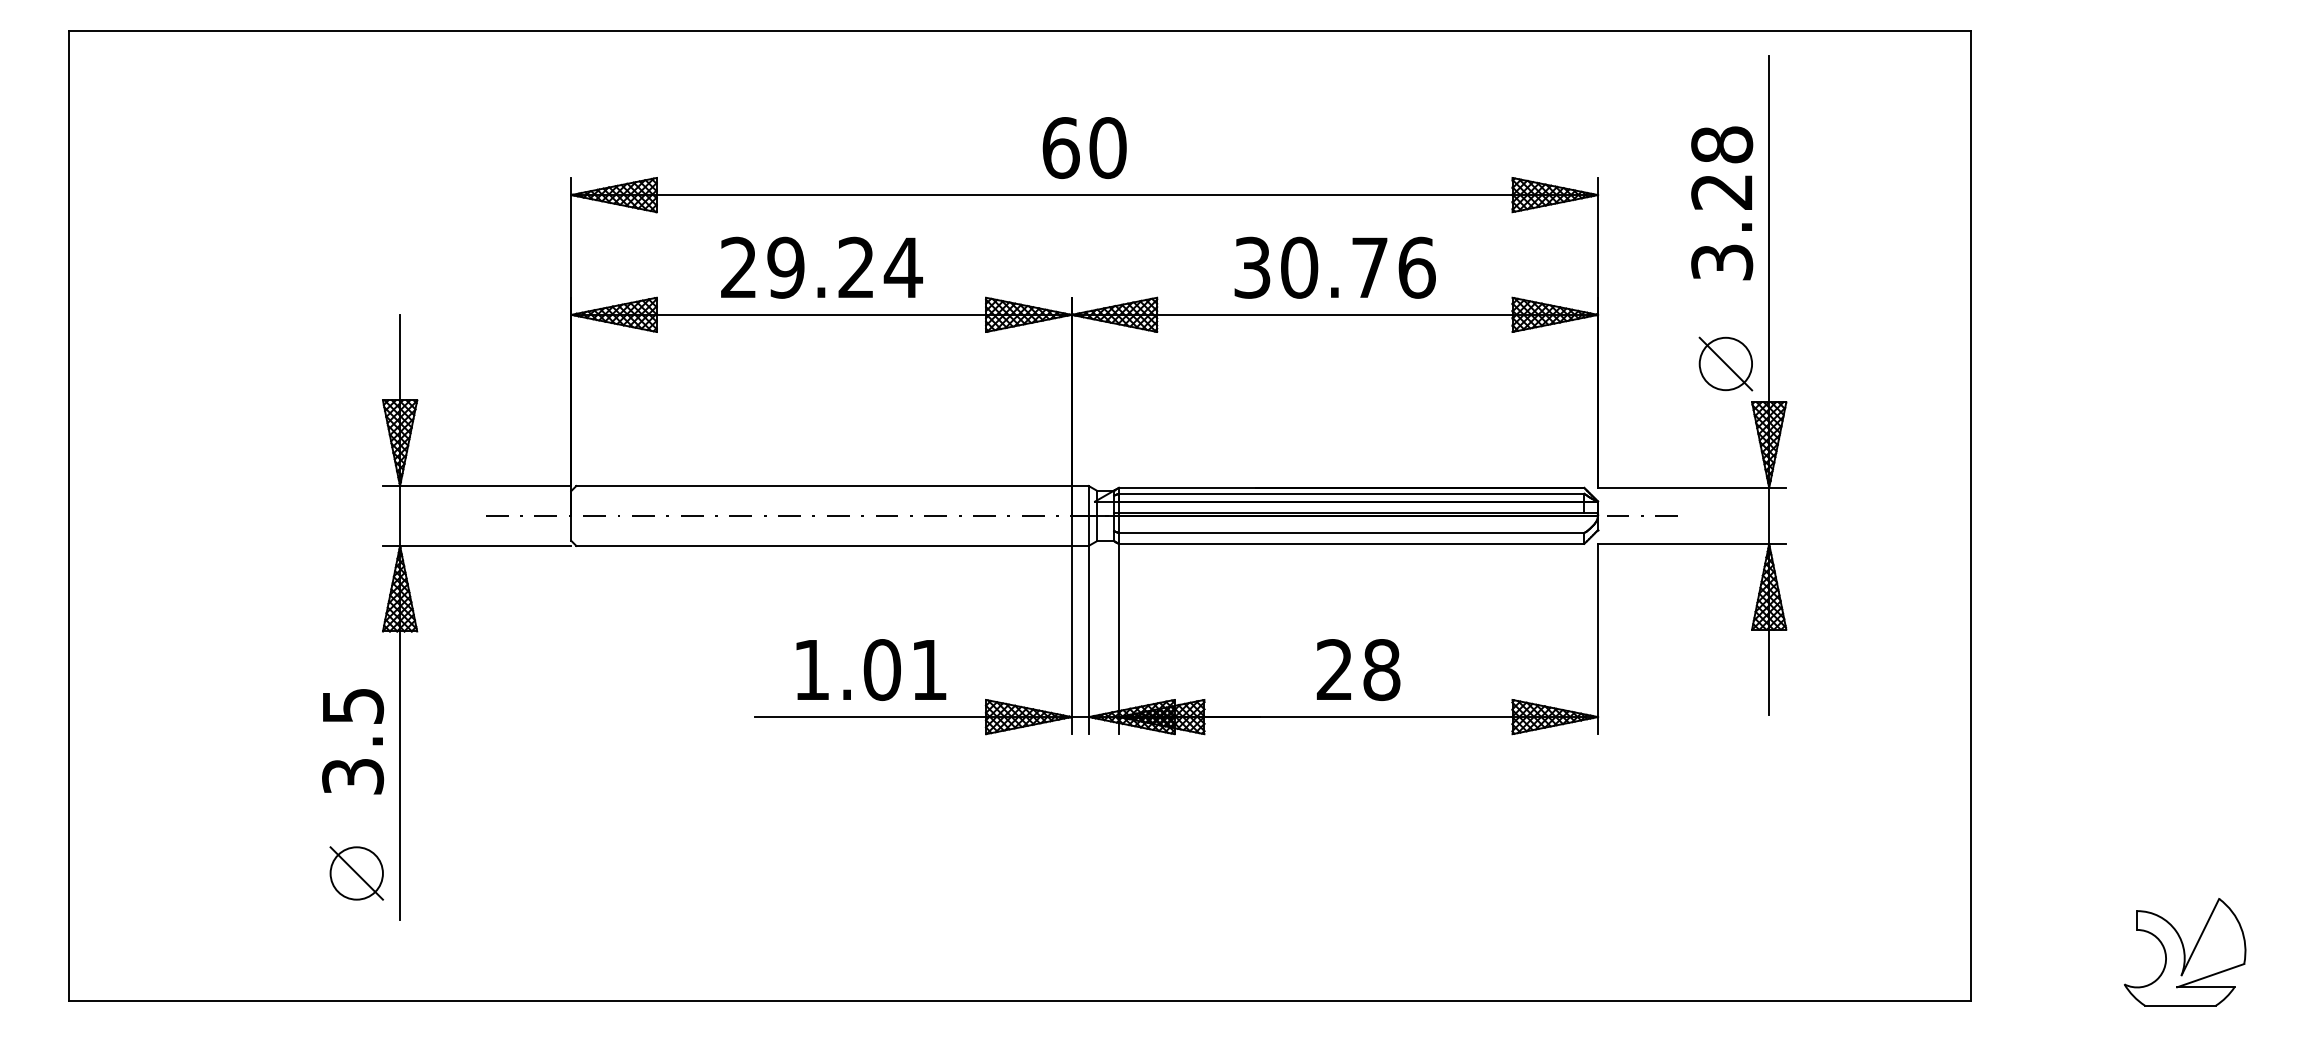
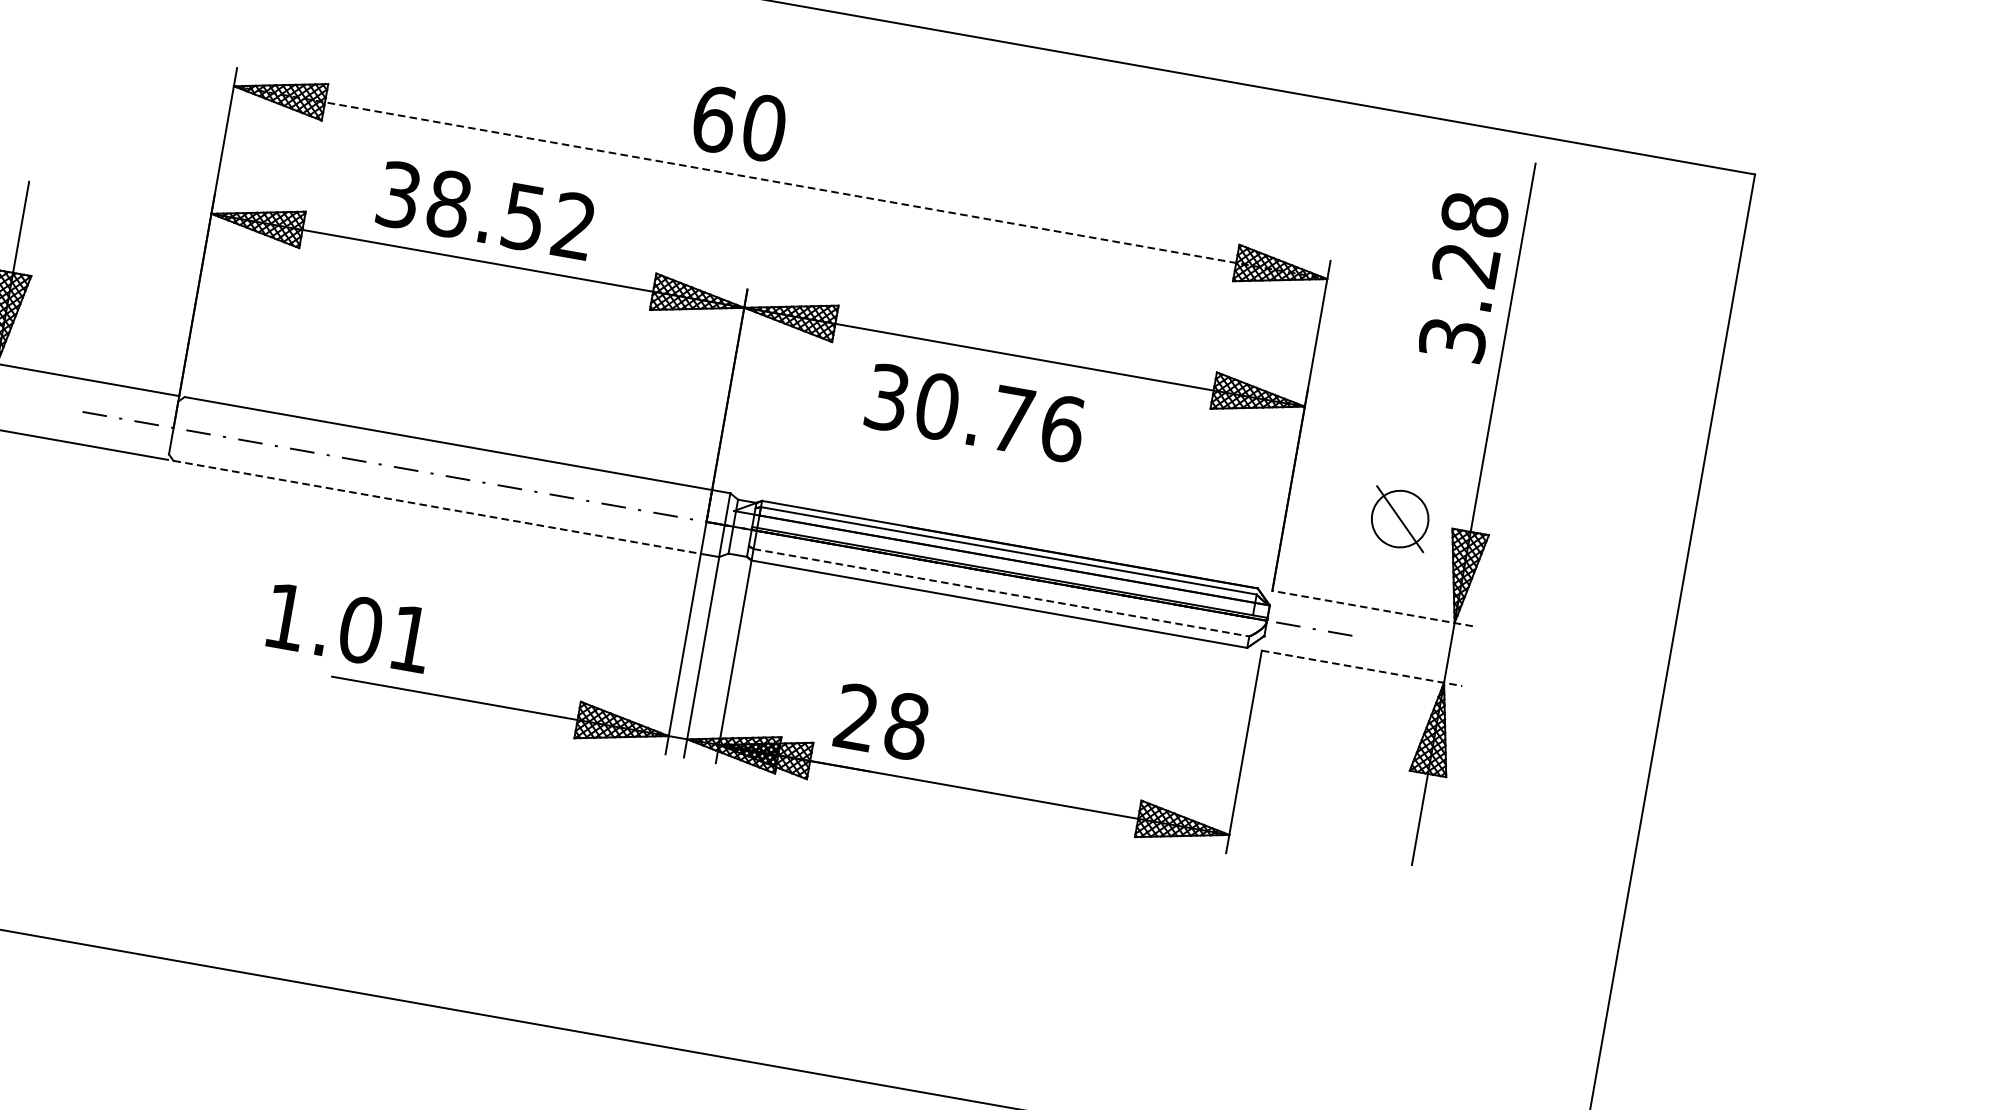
text: (1084, 147) -> (739, 123), moved
line: (1085, 195) -> (781, 183), solid -> dashed
text: (1722, 203) -> (1464, 277), moved
text: (821, 267) -> (486, 210), 29.24 -> 38.52
text: (1334, 267) -> (974, 412), moved
part: (1725, 363) -> (1399, 518), moved
line: (1691, 487) -> (1371, 608), solid -> dashed
line: (1351, 533) -> (1001, 593), solid -> dashed
line: (1692, 544) -> (1362, 668), solid -> dashed
line: (824, 545) -> (437, 506), solid -> dashed
text: (871, 669) -> (349, 627), moved
text: (1358, 669) -> (881, 721), moved

